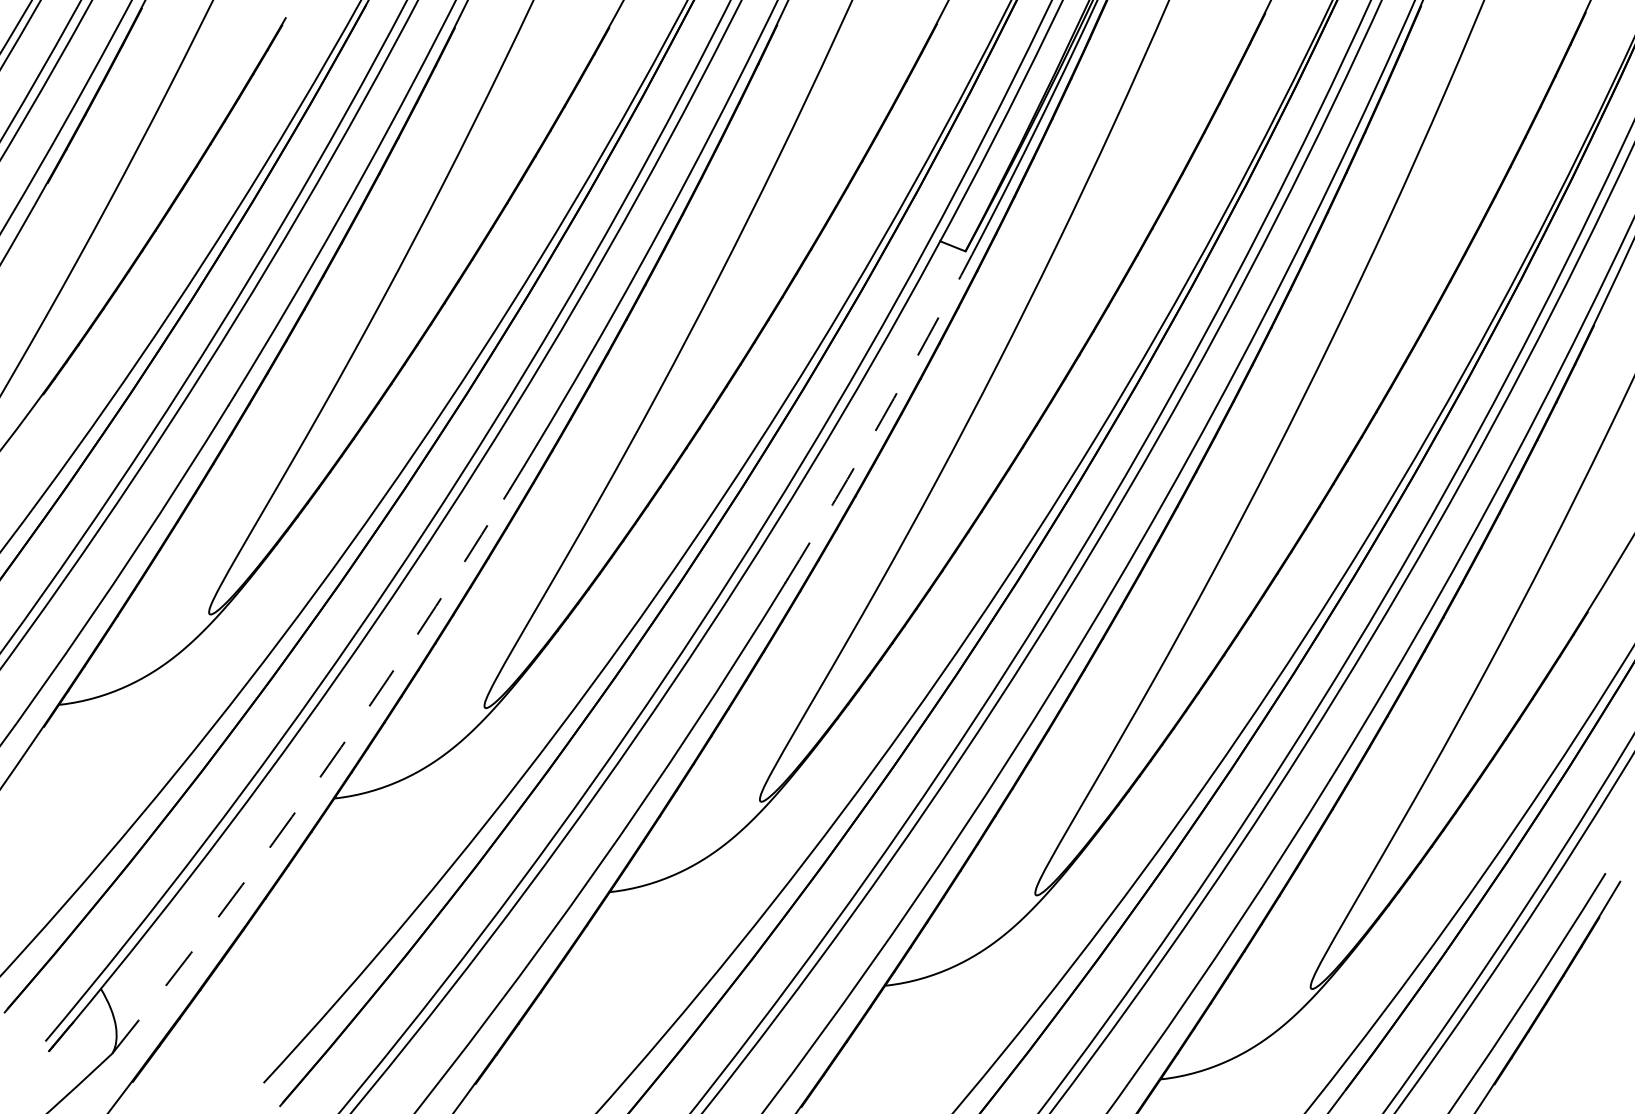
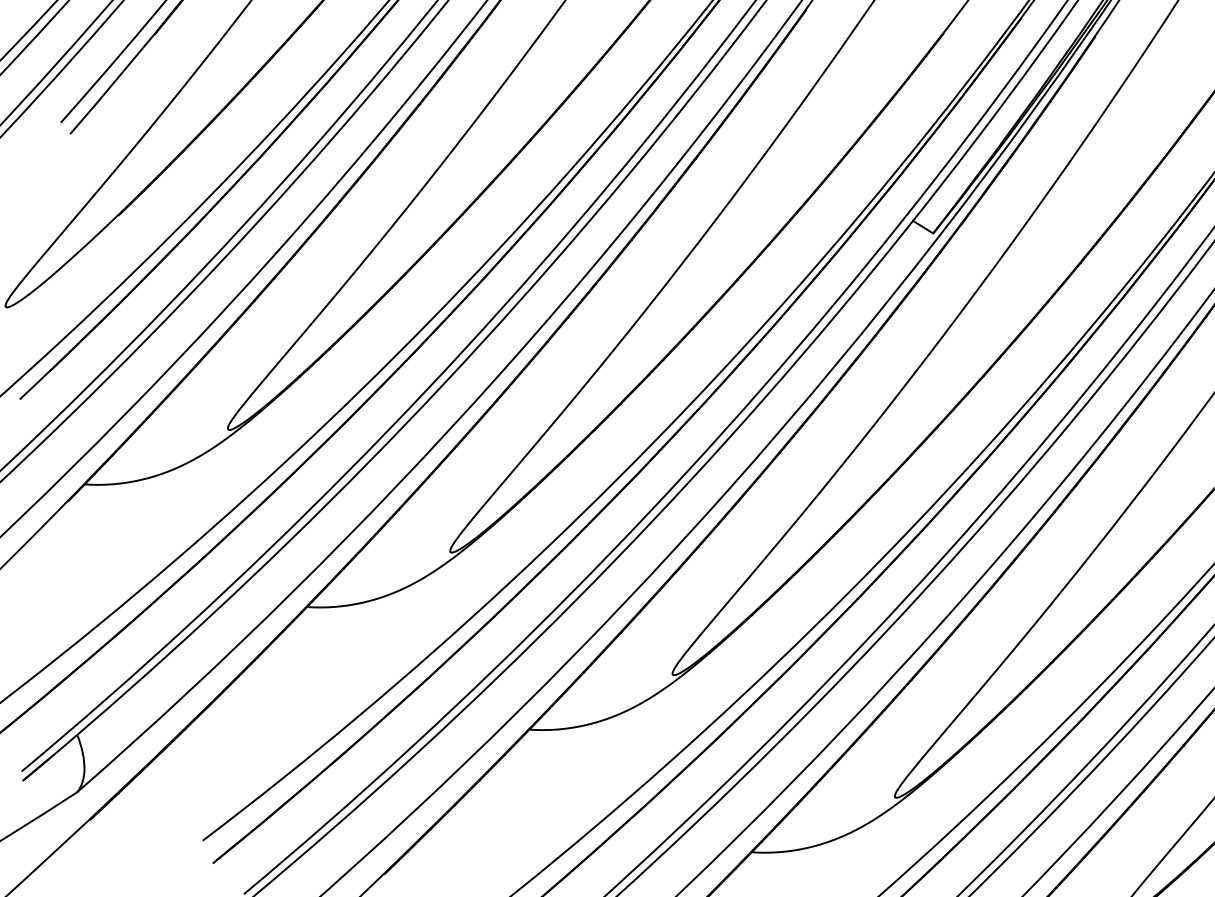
arc: (882, 418) -> (836, 364), dashed -> solid
arc: (316, 782) -> (294, 590), dashed -> solid

